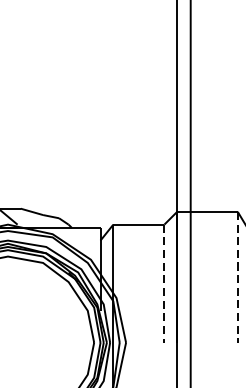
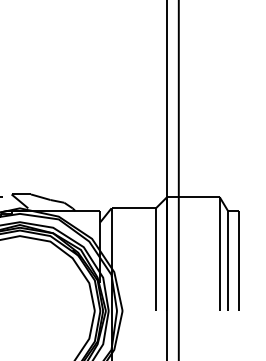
line: (237, 277) -> (219, 254), dashed -> solid
line: (163, 284) -> (155, 260), dashed -> solid

